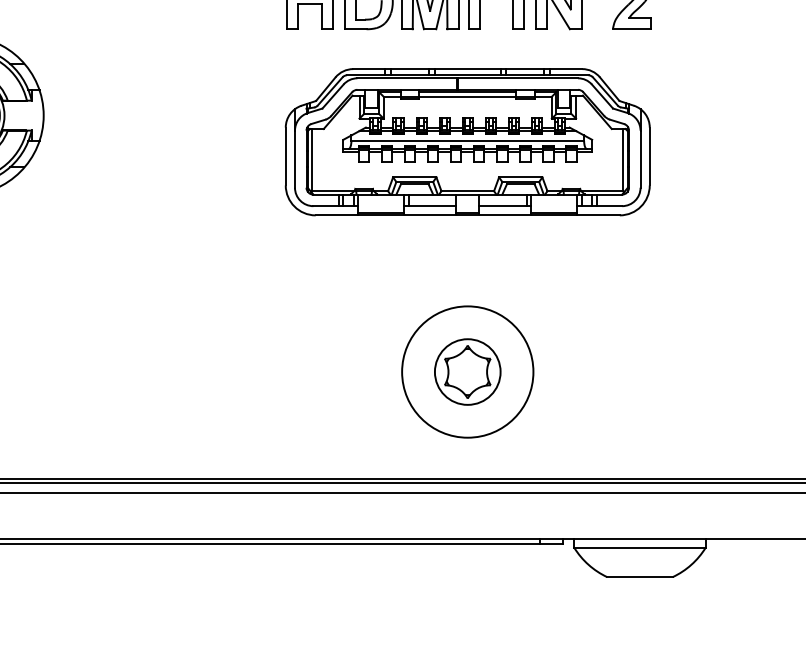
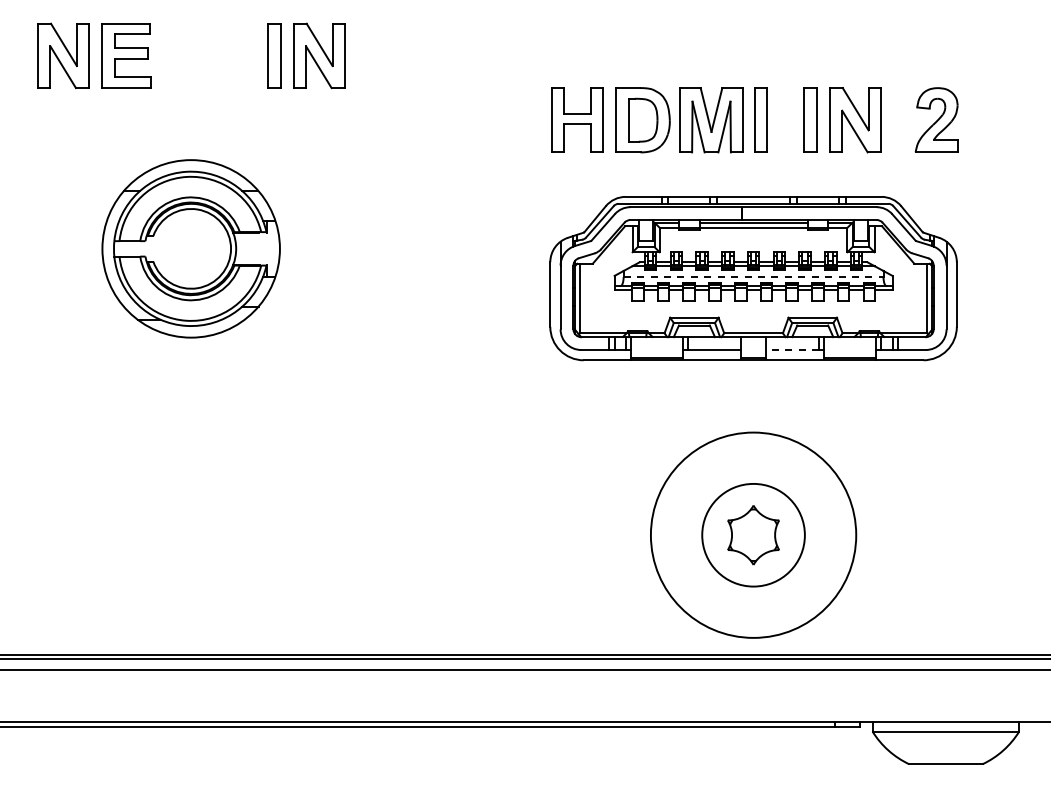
line: (467, 141) -> (753, 277), solid -> dashed
line: (502, 205) -> (792, 349), solid -> dashed
circle: (467, 371) -> (753, 534), size x1.4
circle: (467, 371) -> (753, 534), size x1.4

